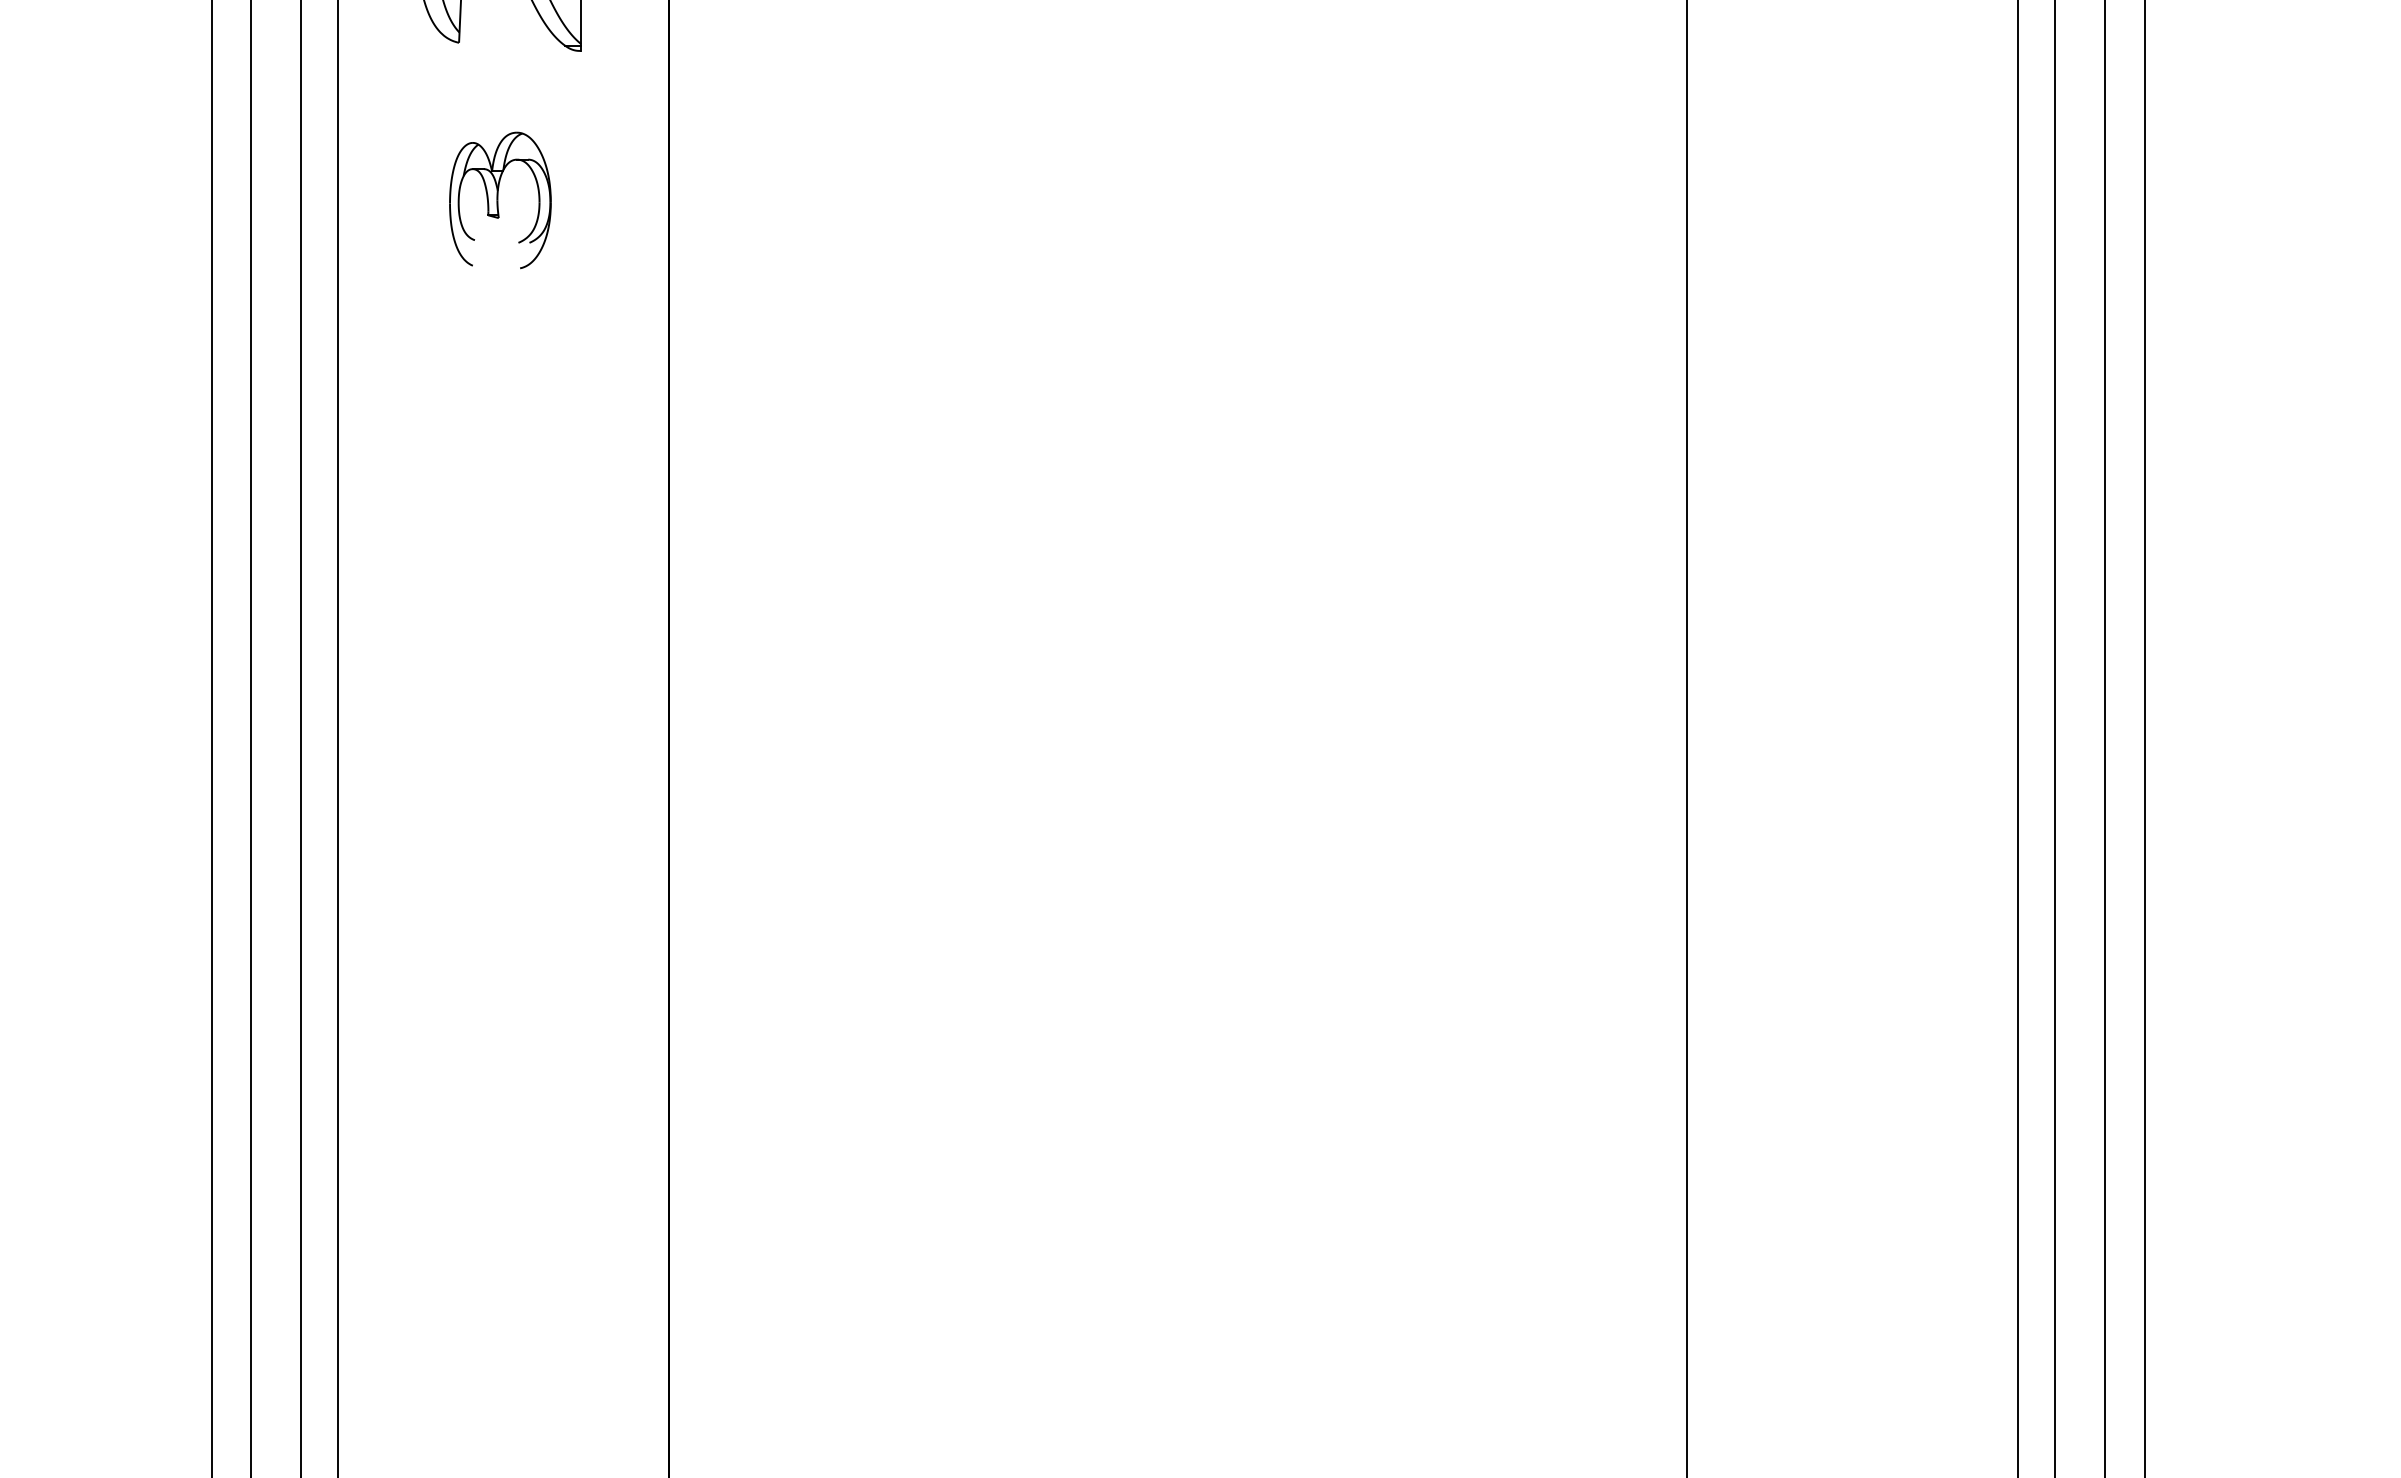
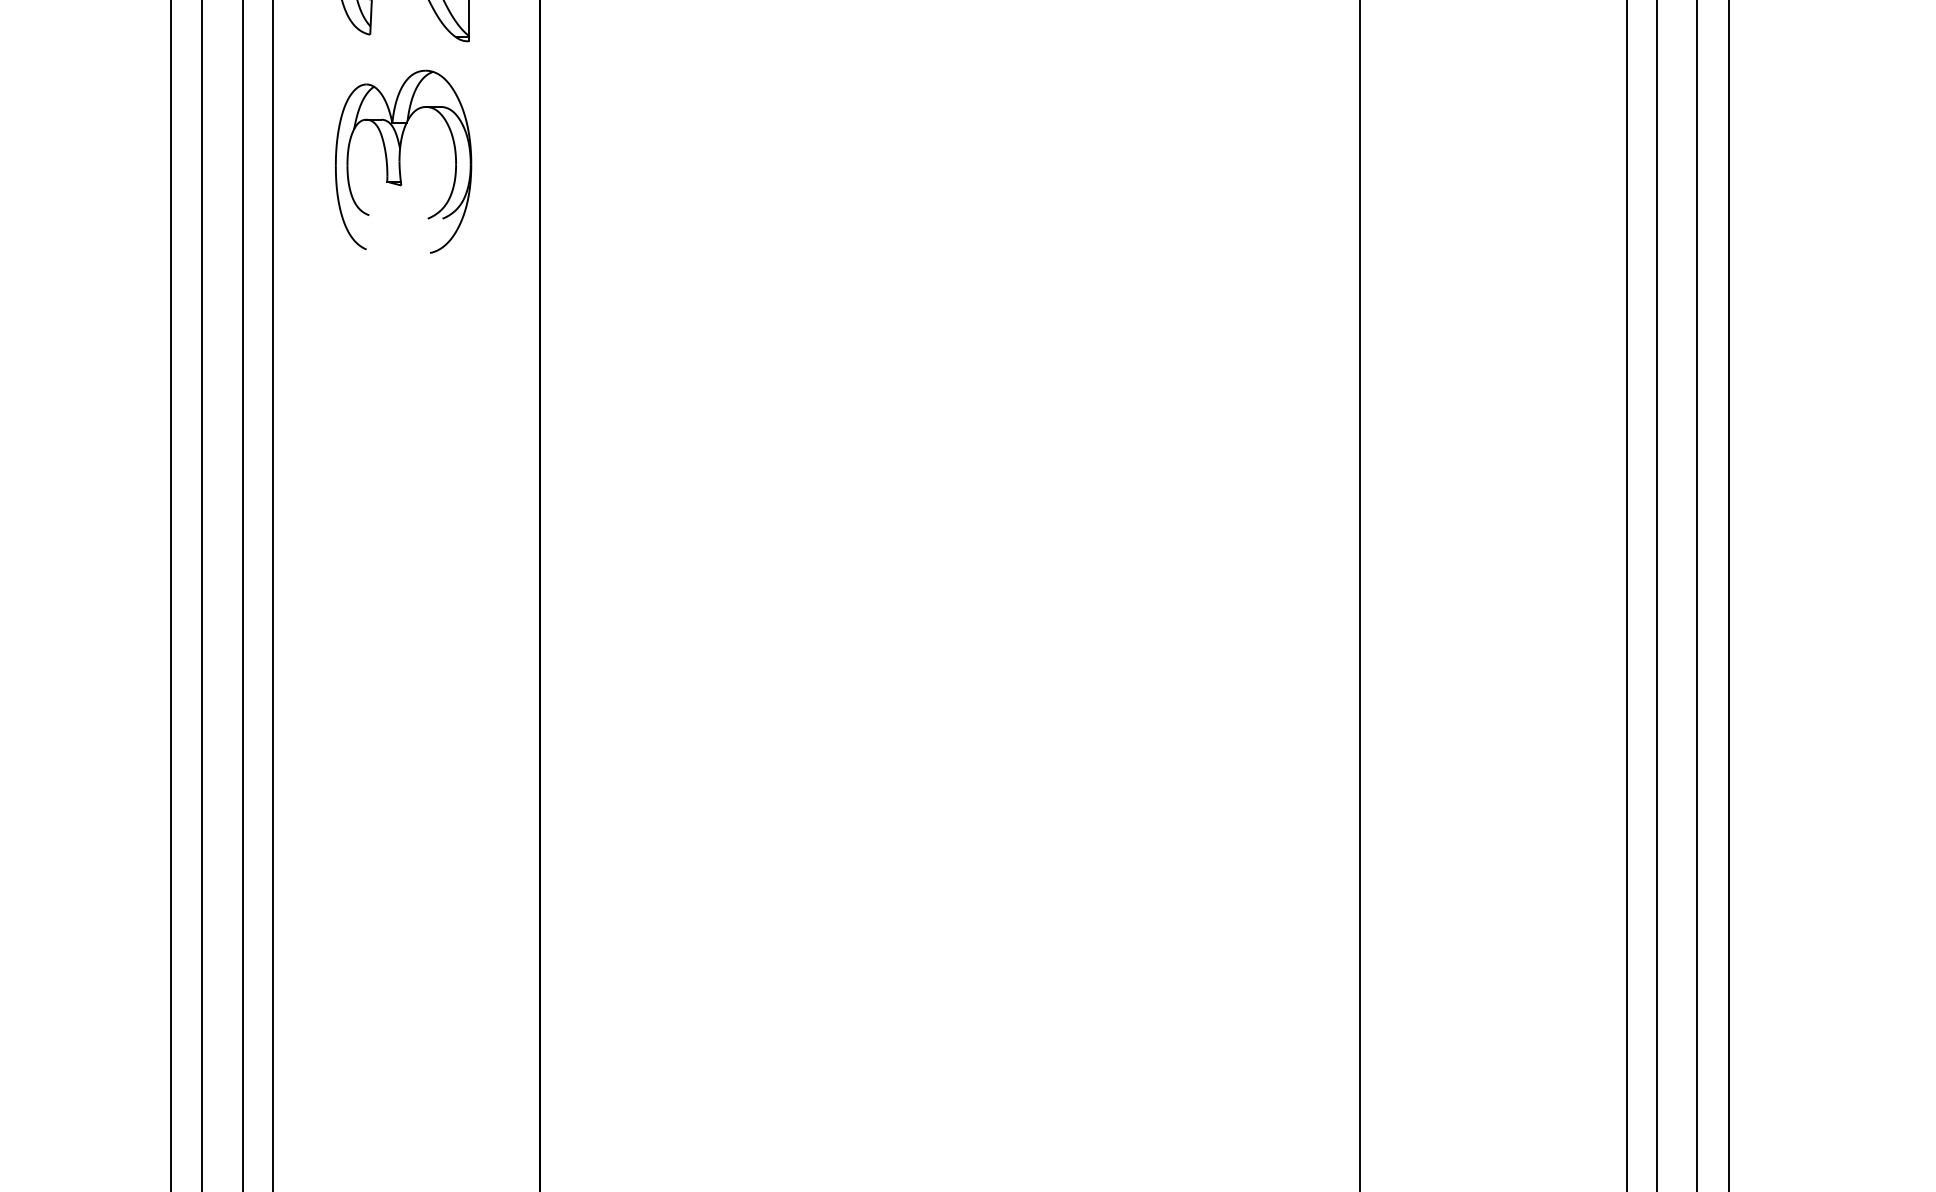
part: (500, 200) -> (403, 161), size x1.67

